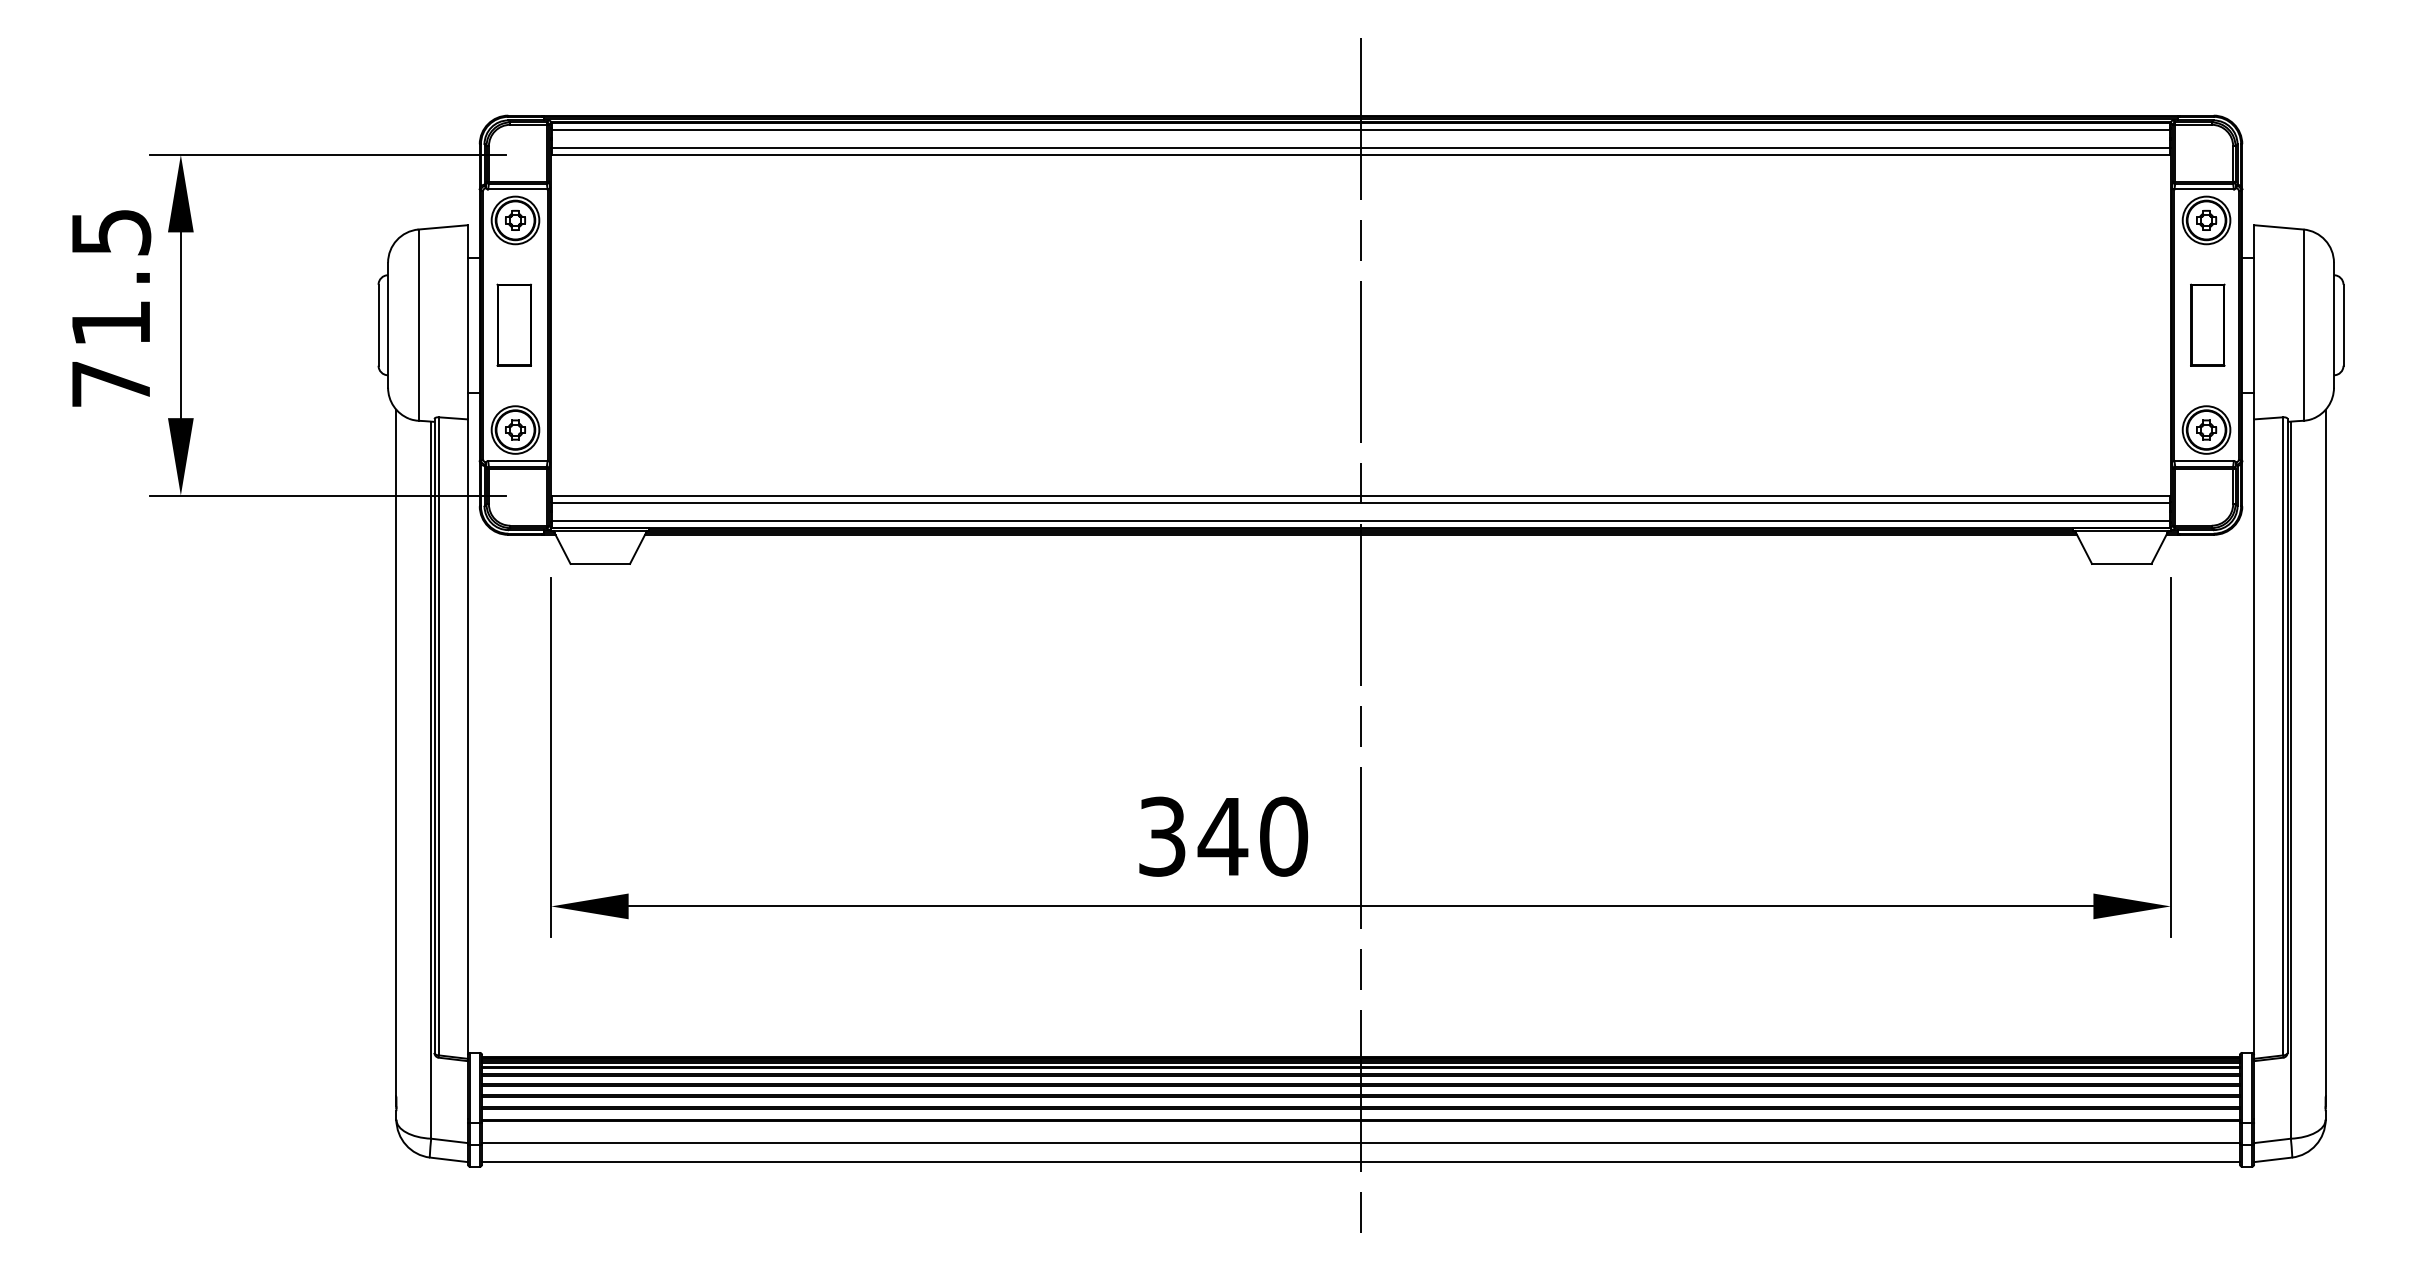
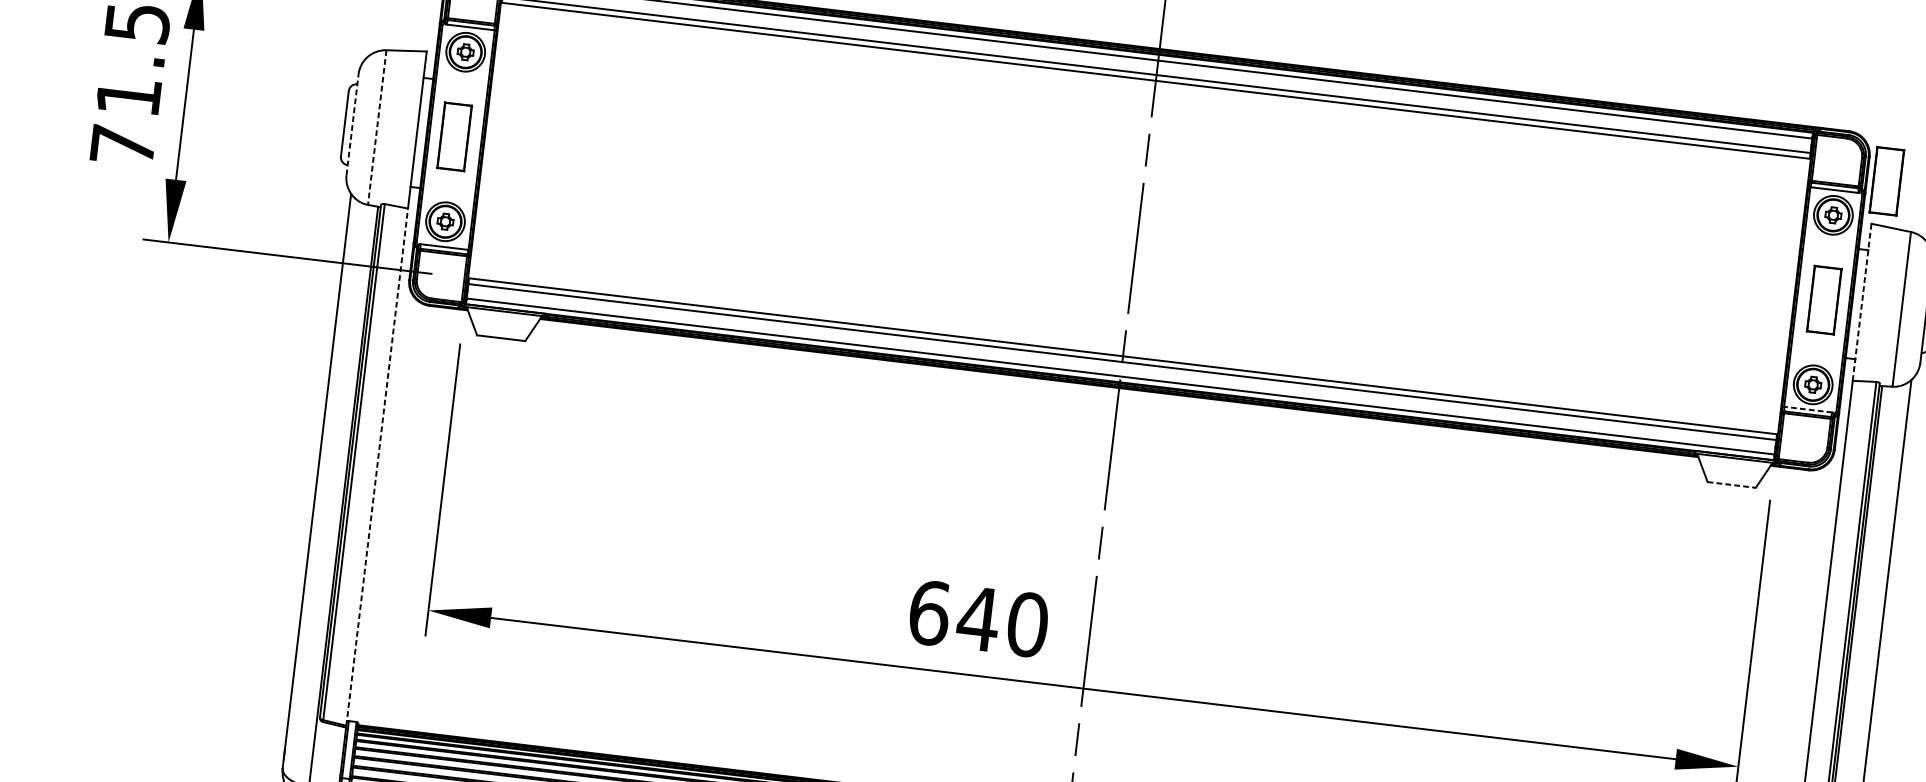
part: (2266, 170) -> (1886, 180), added
line: (2254, 321) -> (1862, 301), solid -> dashed
line: (388, 324) -> (352, 124), solid -> dashed
line: (418, 325) -> (377, 127), solid -> dashed
line: (2204, 461) -> (1808, 410), solid -> dashed
line: (2121, 563) -> (1731, 484), solid -> dashed
line: (467, 739) -> (376, 467), solid -> dashed
text: (1162, 836) -> (929, 612), 340 -> 640

